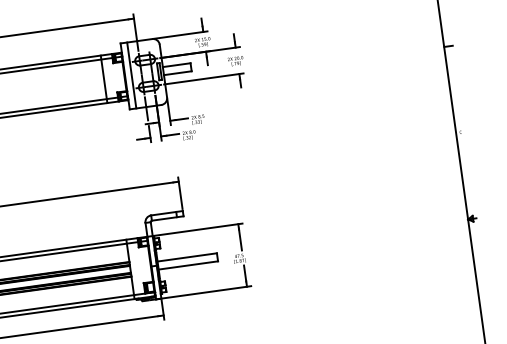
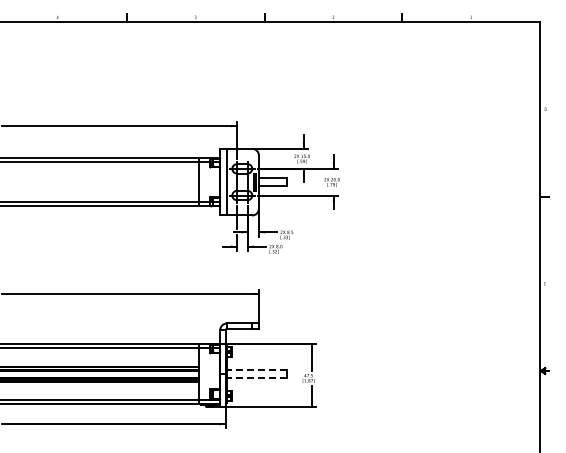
line: (186, 257) -> (256, 370), solid -> dashed
line: (187, 265) -> (256, 378), solid -> dashed

